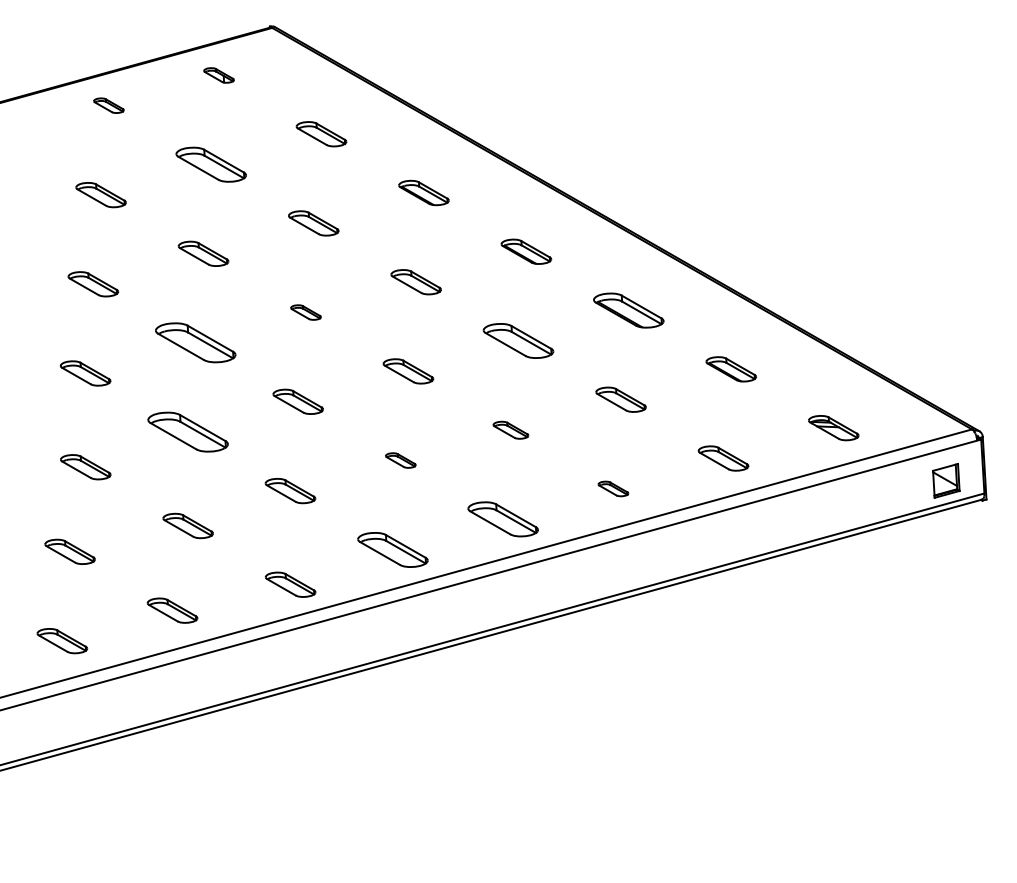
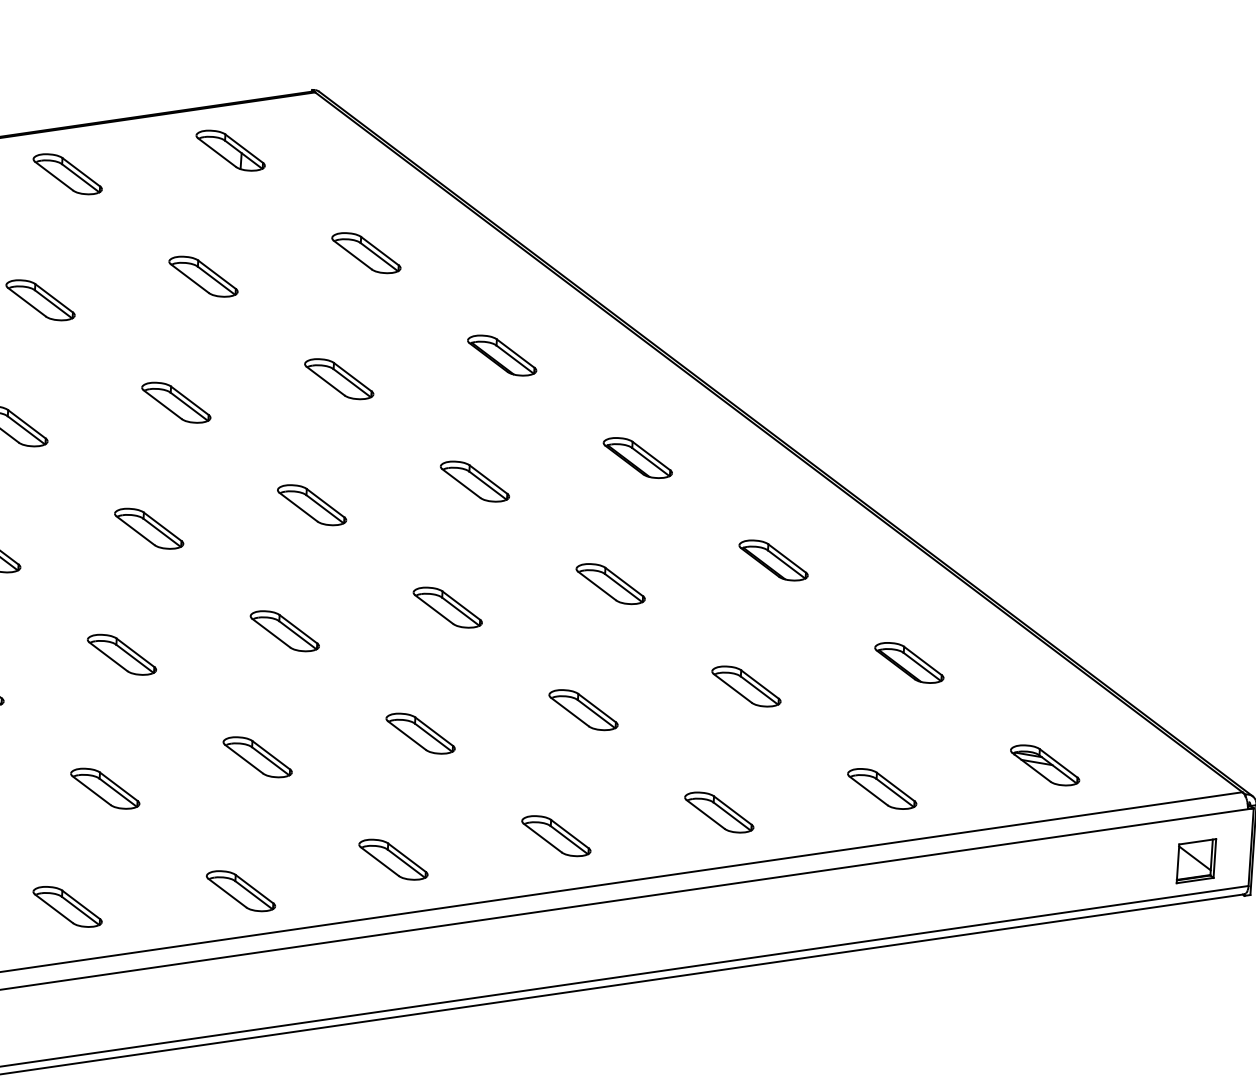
part: (218, 75) -> (229, 150), size x1.67
part: (108, 105) -> (67, 173), size x1.67
part: (211, 164) -> (203, 276), size x0.71
part: (628, 310) -> (773, 560), size x0.71
part: (305, 312) -> (311, 504), size x1.67
part: (518, 340) -> (610, 583), size x0.71
part: (195, 343) -> (148, 529), size x0.62
part: (510, 430) -> (582, 710), size x1.43
part: (187, 432) -> (121, 655), size x0.62
part: (400, 460) -> (420, 733), size x1.67
part: (613, 488) -> (719, 811), size x1.67
part: (502, 519) -> (555, 836), size x0.71
part: (392, 549) -> (392, 859), size x0.71

